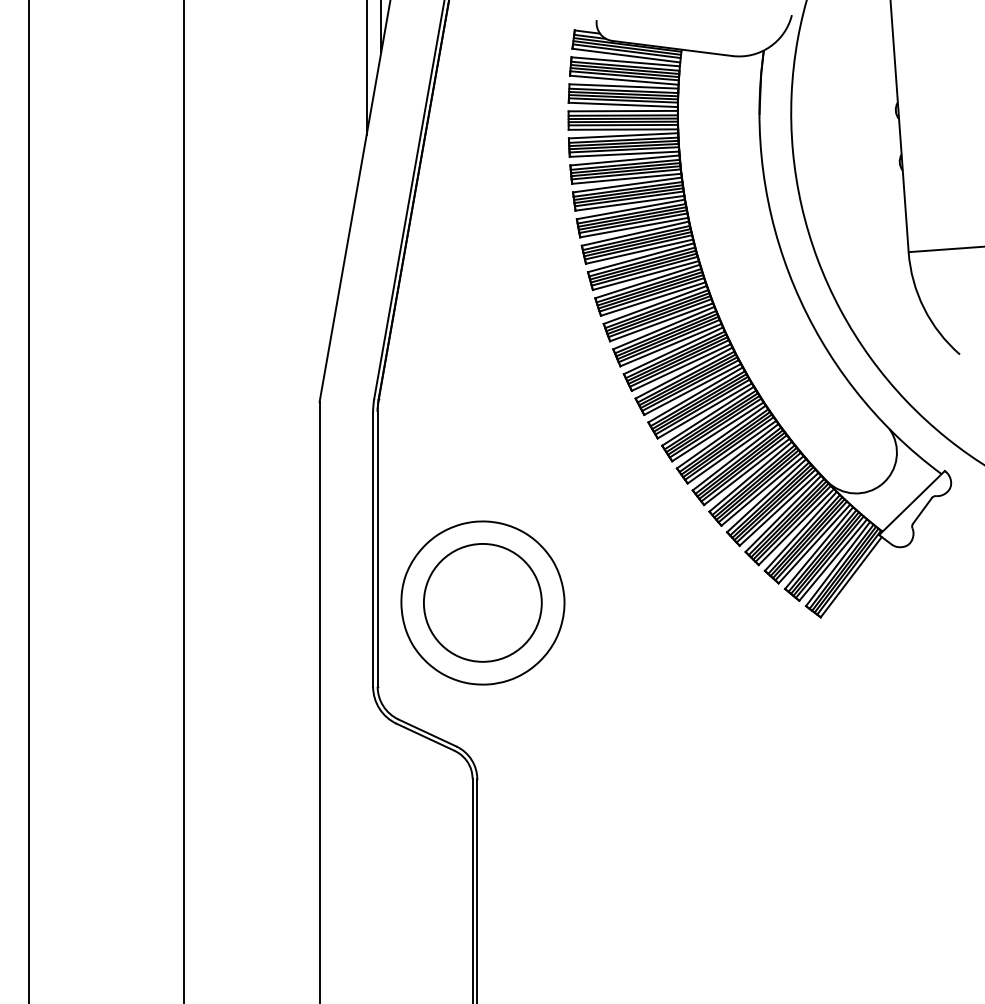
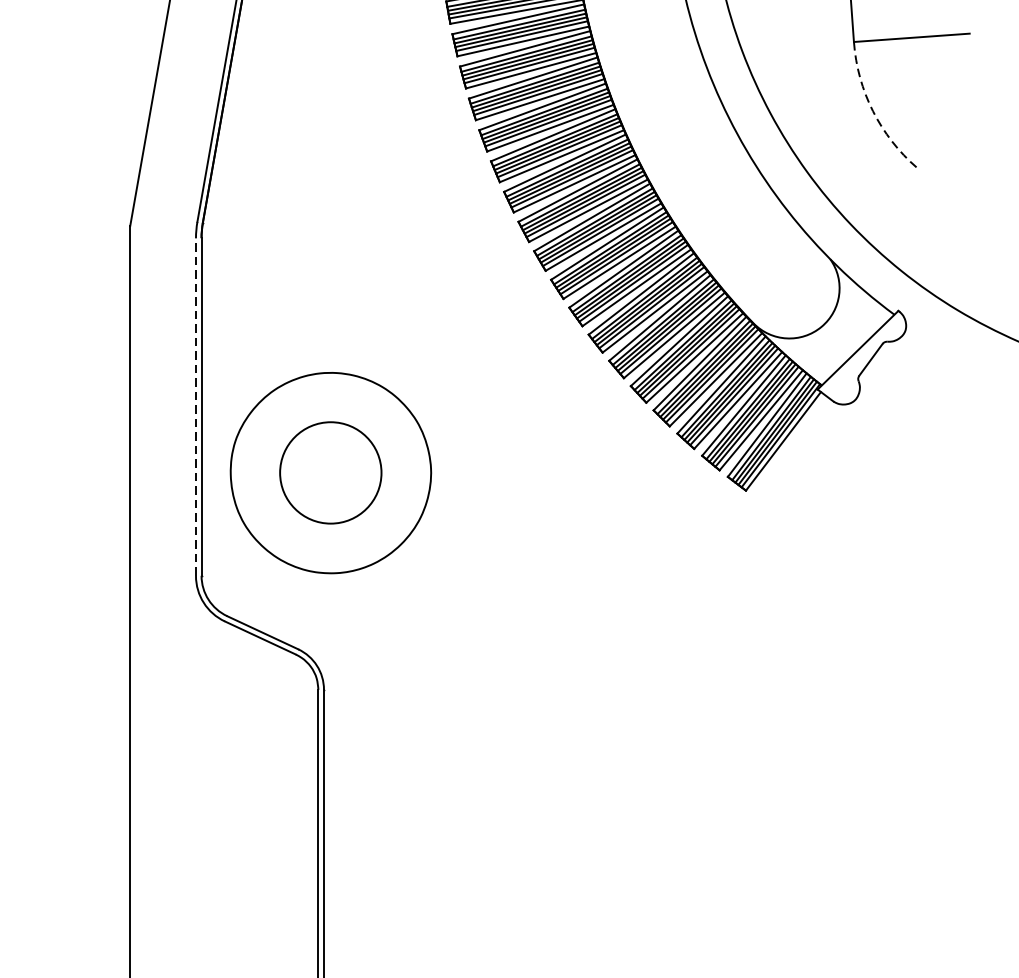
arc: (924, 308) -> (873, 111), solid -> dashed
line: (373, 548) -> (196, 406), solid -> dashed
circle: (482, 602) -> (330, 472), size x0.7

